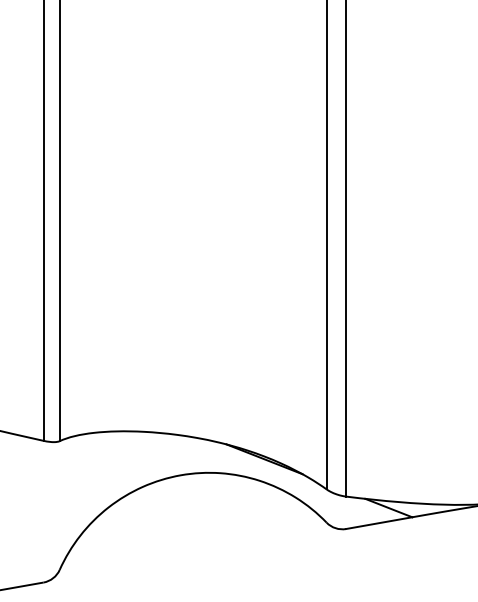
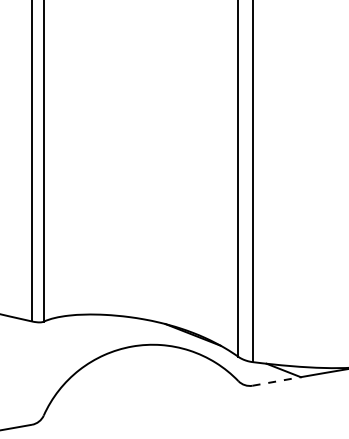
line: (379, 523) -> (276, 381), solid -> dashed

